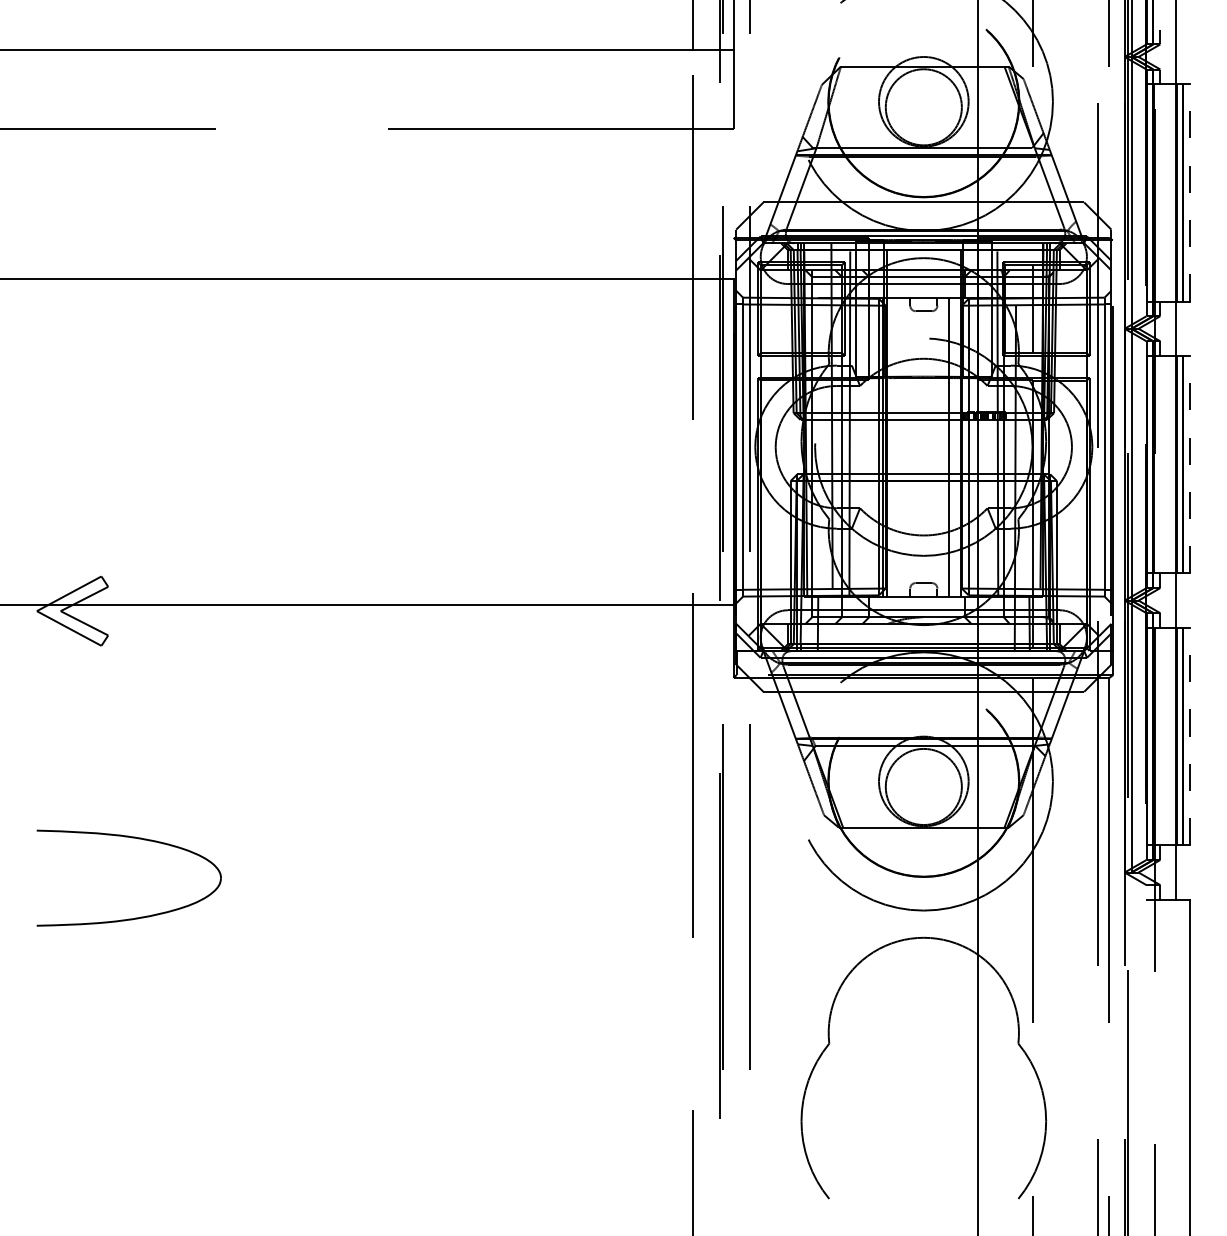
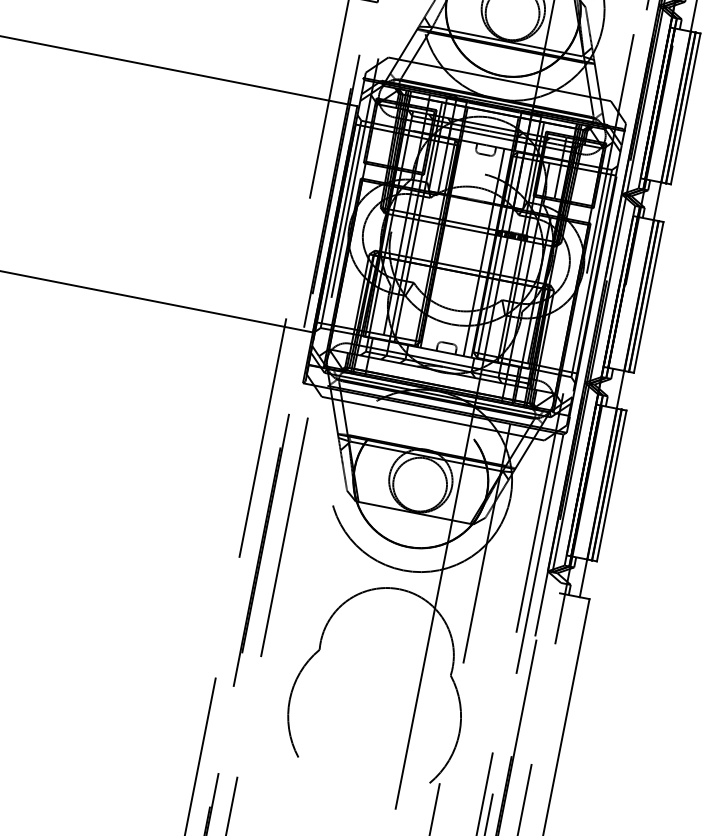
line: (1190, 192) -> (685, 108), dashed -> solid
line: (1190, 464) -> (648, 297), dashed -> solid
line: (1190, 736) -> (611, 485), dashed -> solid

